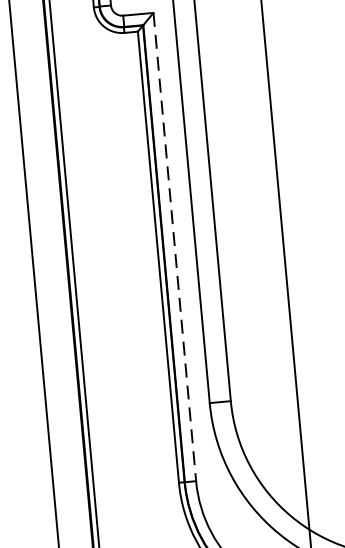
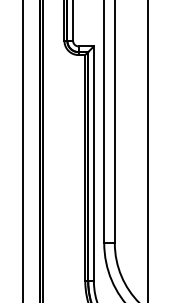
line: (173, 246) -> (93, 163), dashed -> solid

